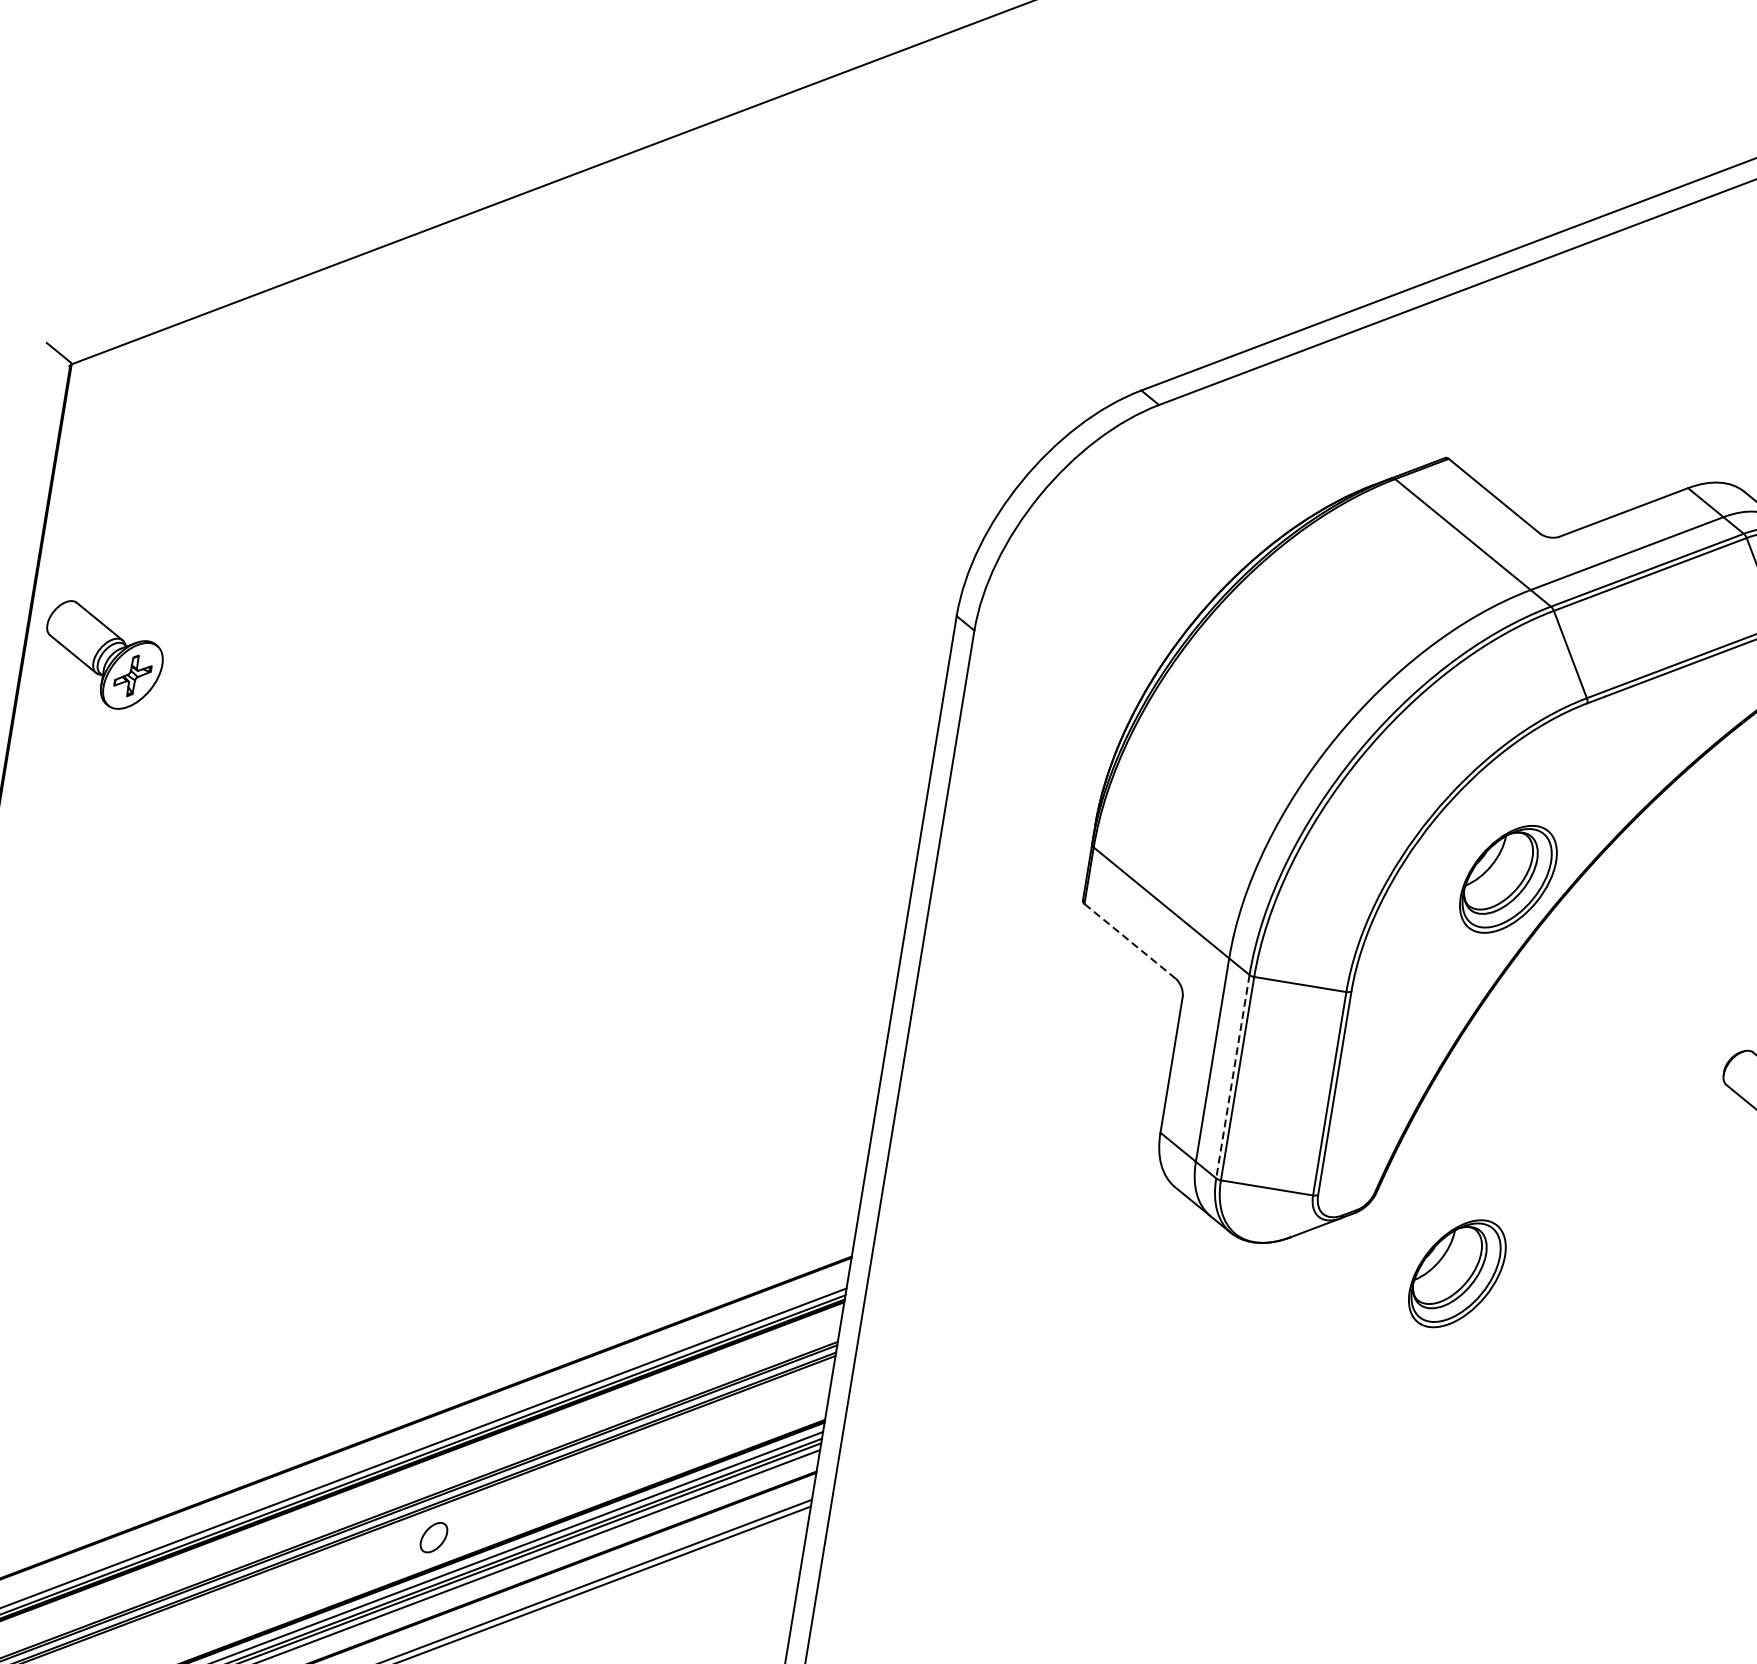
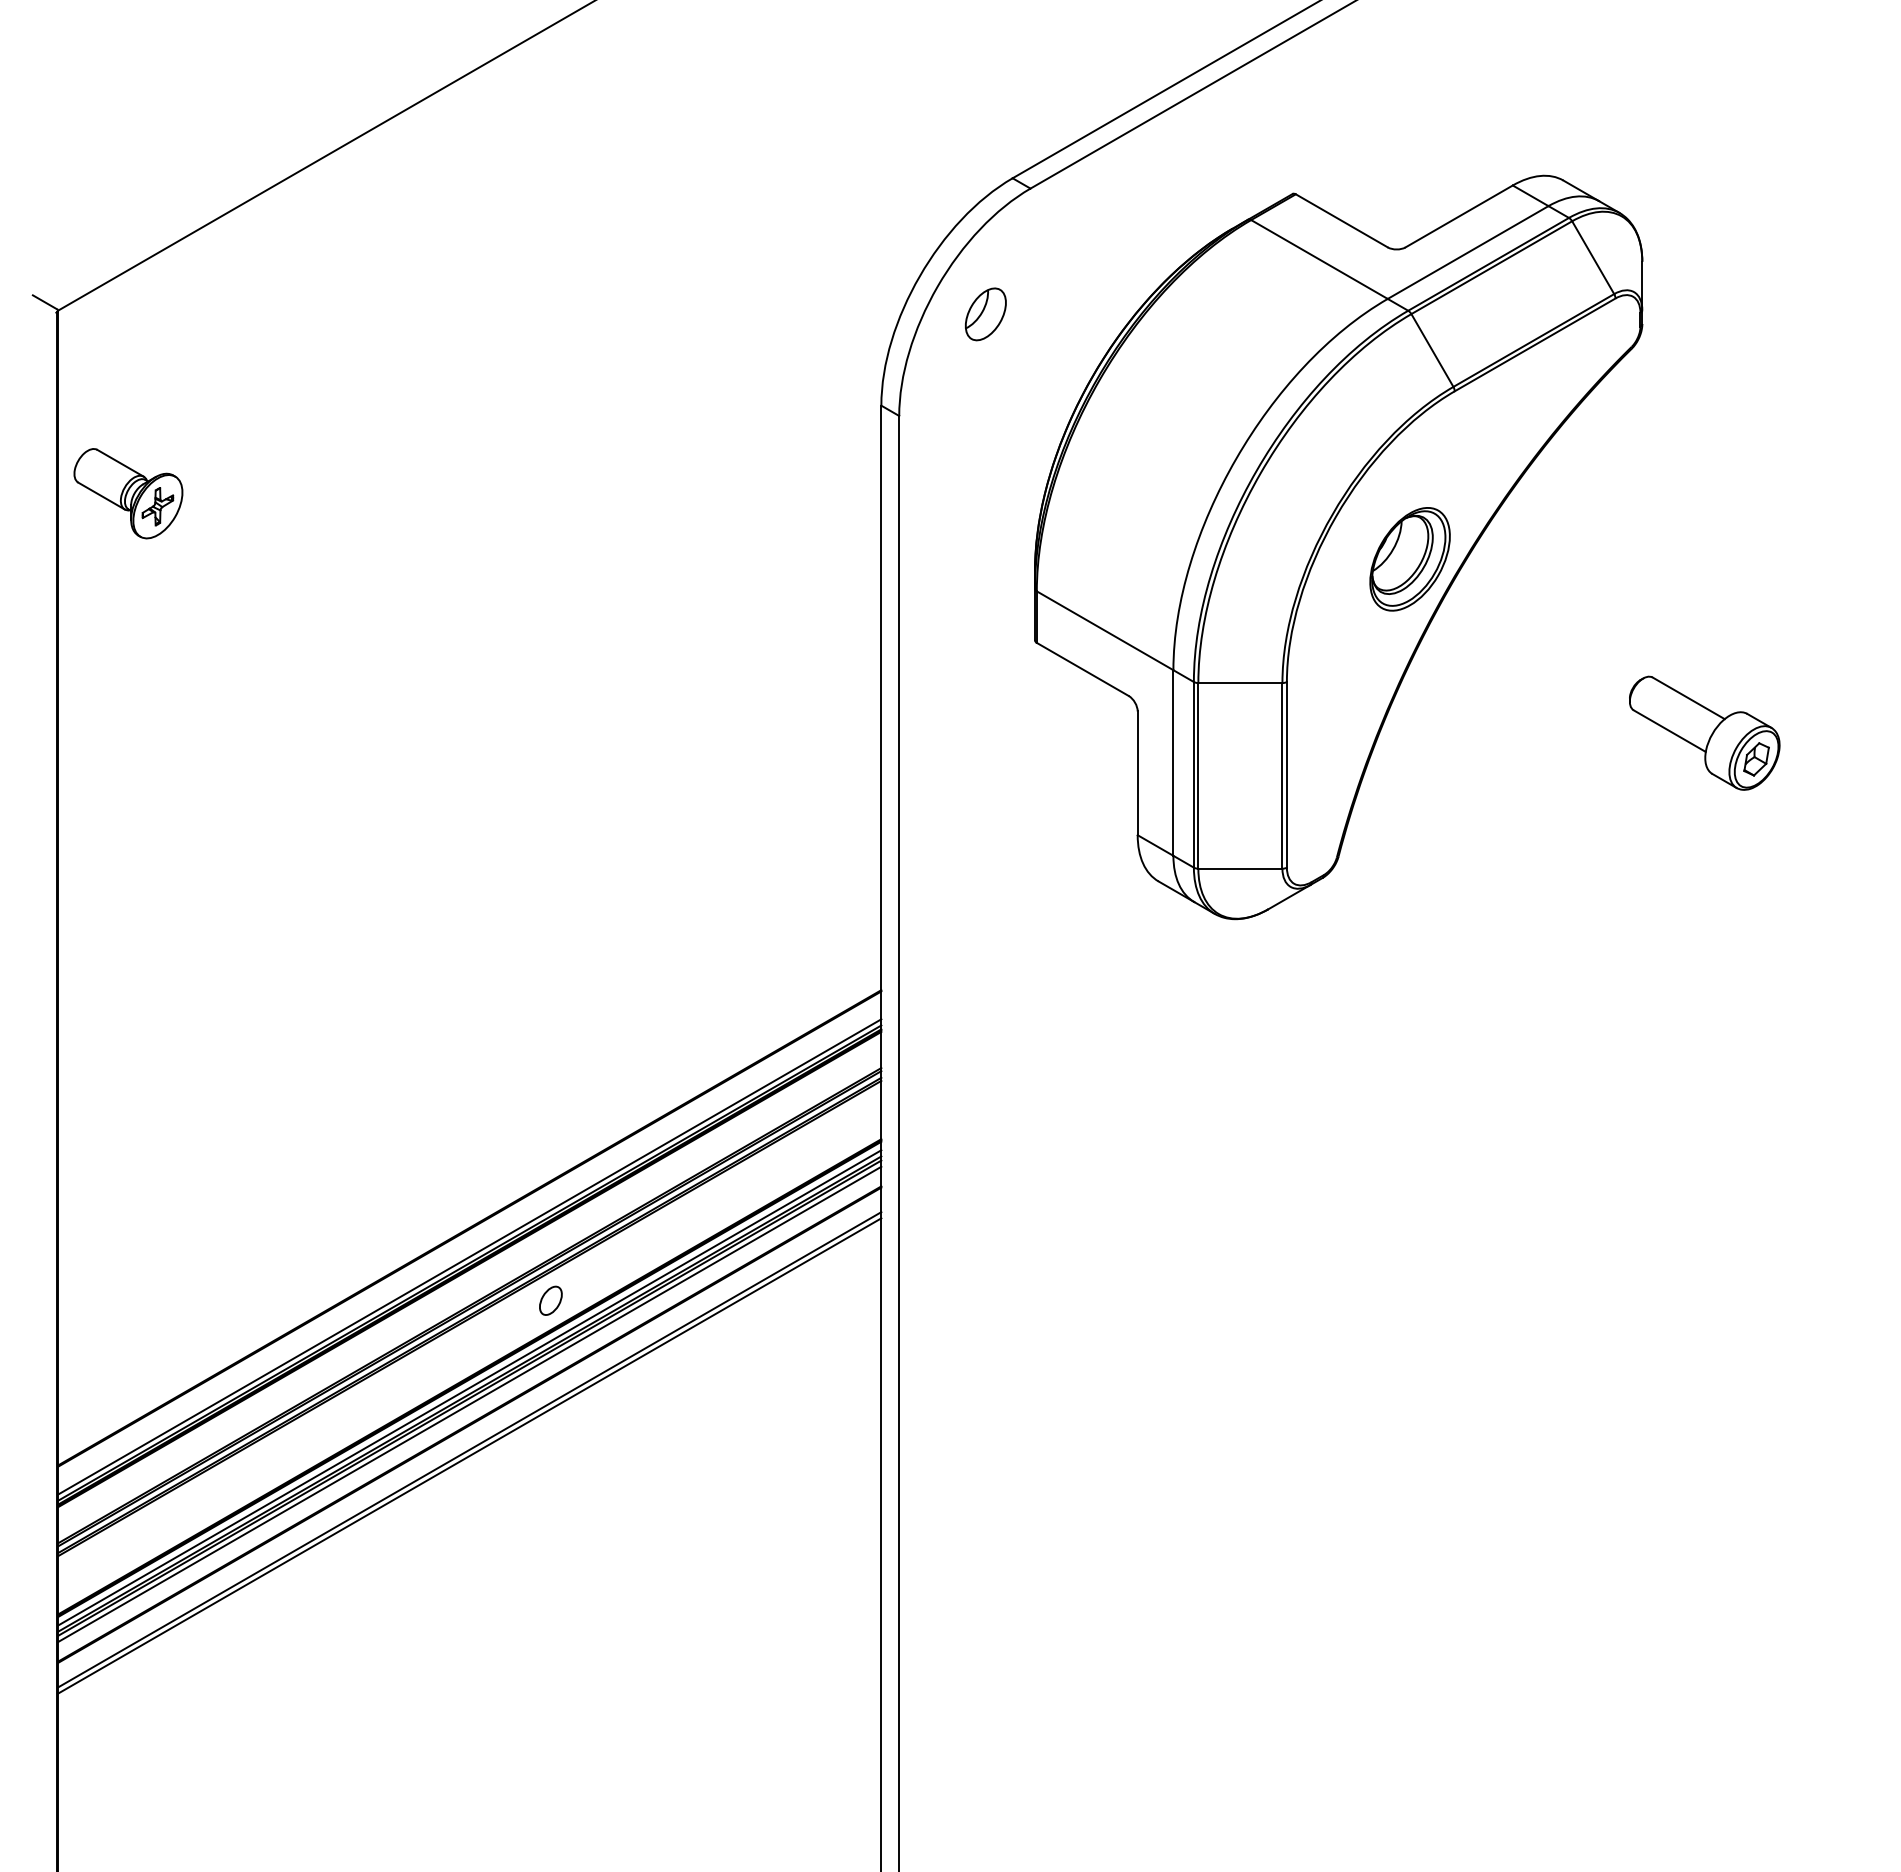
part: (1087, 534) -> (985, 314), added
part: (103, 656) -> (128, 493), moved
line: (1129, 941) -> (1082, 669), dashed -> solid
line: (1232, 1076) -> (1193, 774), dashed -> solid
part: (1456, 1273) -> (1421, 917), removed

